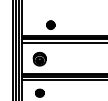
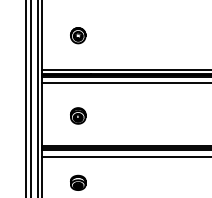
part: (50, 24) -> (77, 34), moved
part: (39, 58) -> (77, 114), size x0.62

